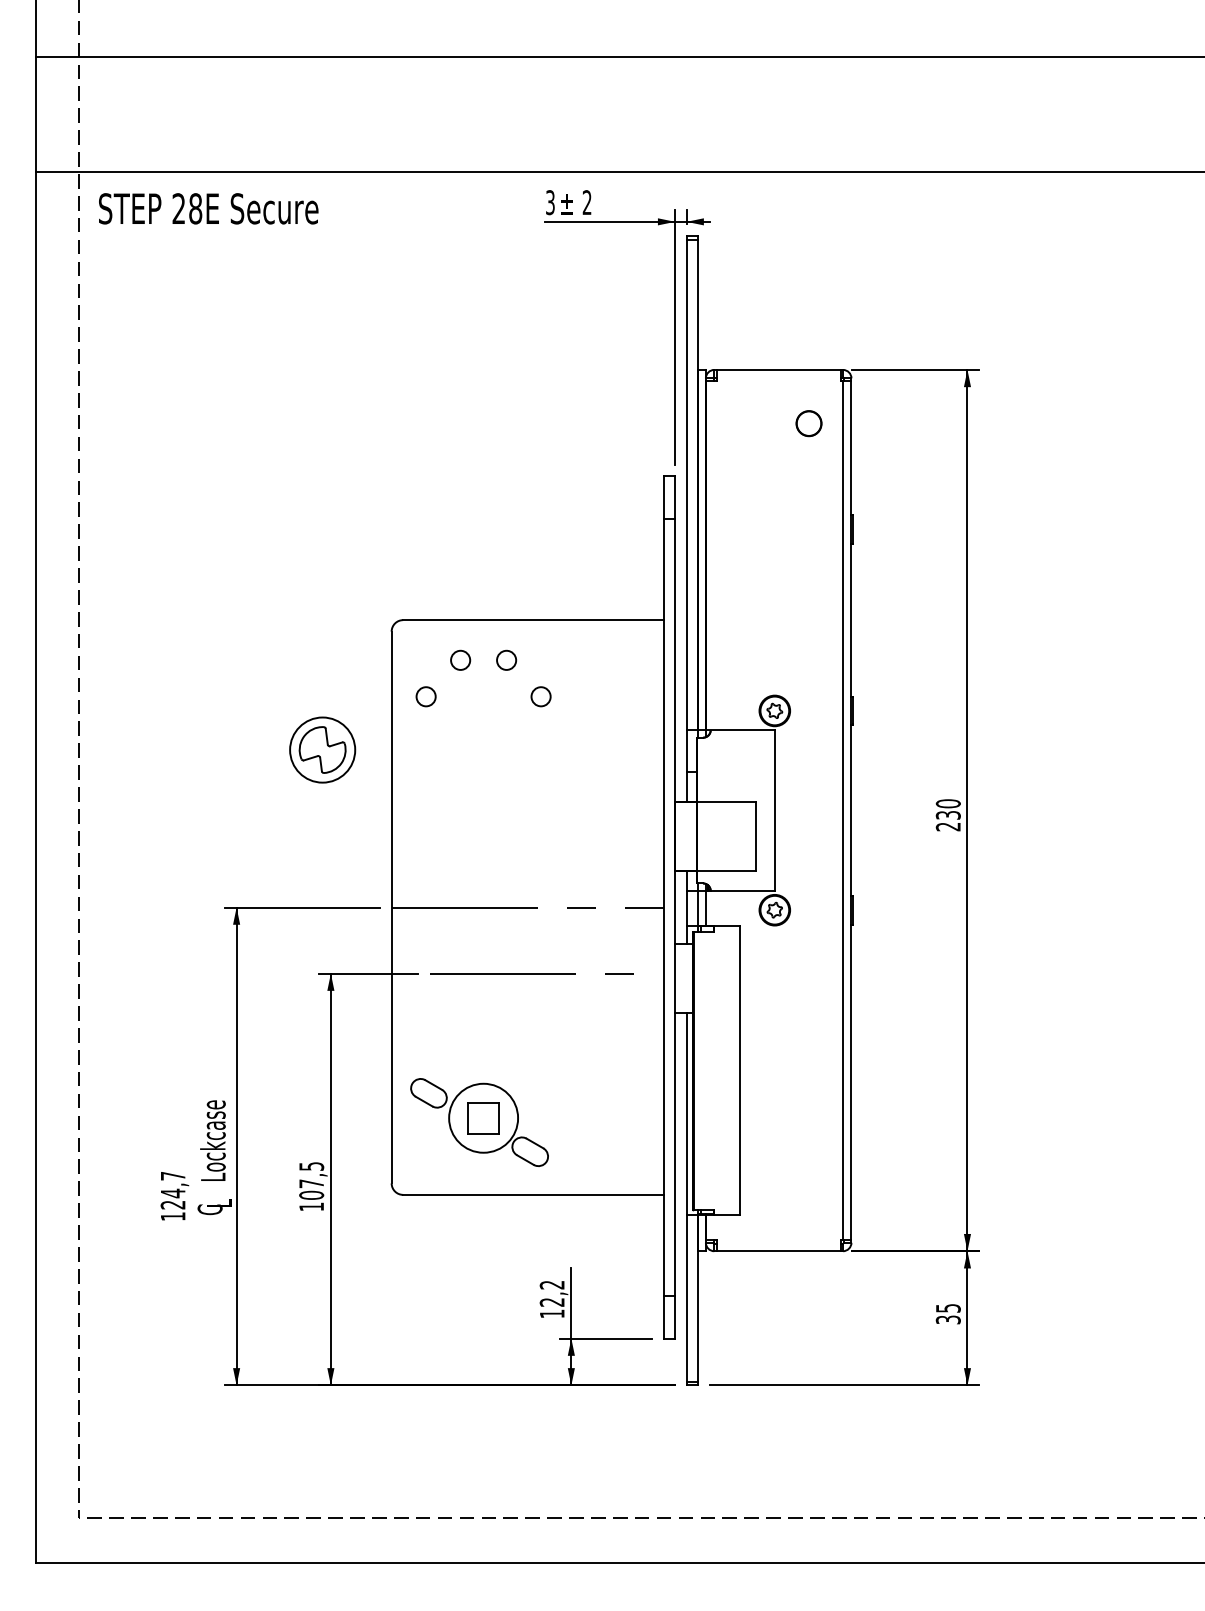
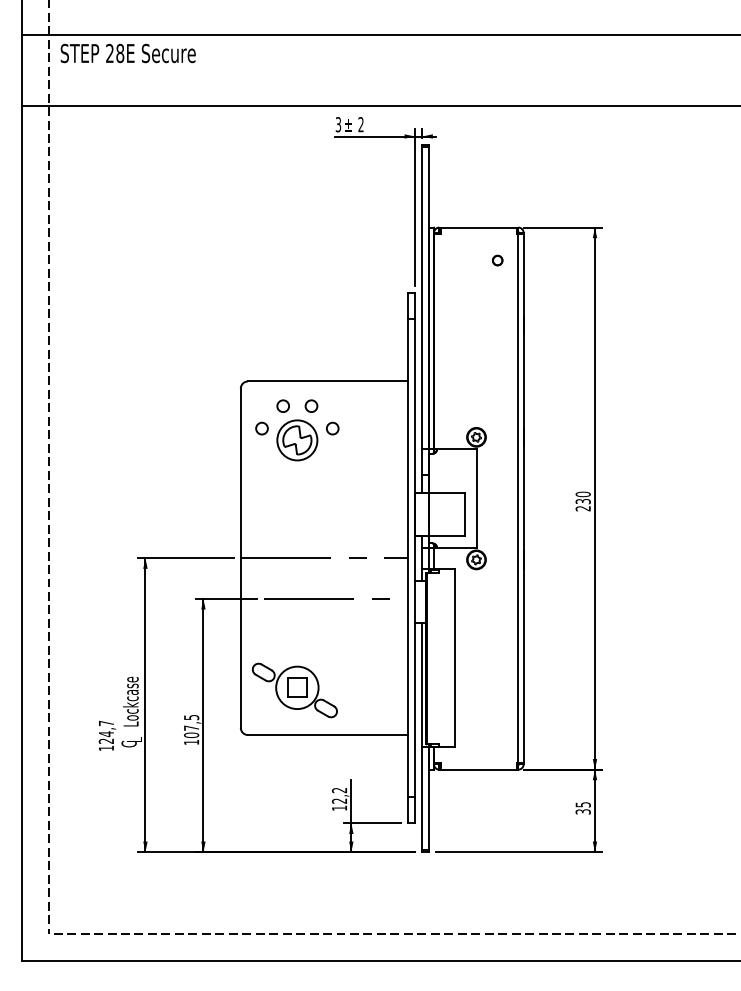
text: (207, 208) -> (127, 53), moved
part: (808, 423) -> (497, 260), size x0.62
part: (322, 750) -> (297, 440), moved

